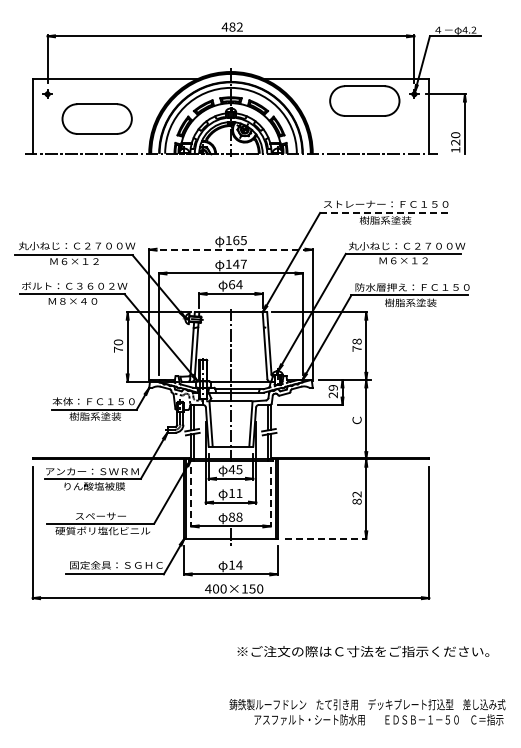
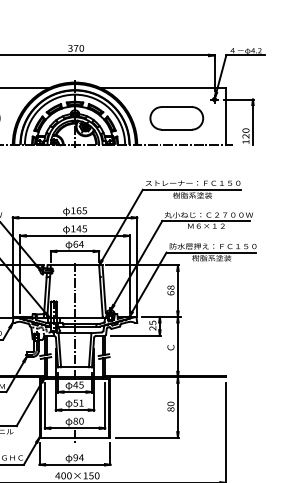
text: (231, 26) -> (75, 47), 482 -> 370
part: (364, 100) -> (176, 117), moved
line: (385, 212) -> (192, 189), dashed -> solid
line: (231, 249) -> (75, 217), dashed -> solid
text: (243, 263) -> (84, 228), 147 -> 145
text: (356, 348) -> (170, 292), 78 -> 68
text: (332, 387) -> (152, 322), 29 -> 25
text: (231, 493) -> (75, 403), 11 -> 51
text: (356, 494) -> (170, 403), 82 -> 80
line: (191, 497) -> (44, 406), dashed -> solid
line: (270, 497) -> (105, 406), dashed -> solid
text: (239, 517) -> (81, 421), 88 -> 80
line: (326, 538) -> (147, 437), dashed -> solid
text: (231, 564) -> (75, 457), 14 -> 94

